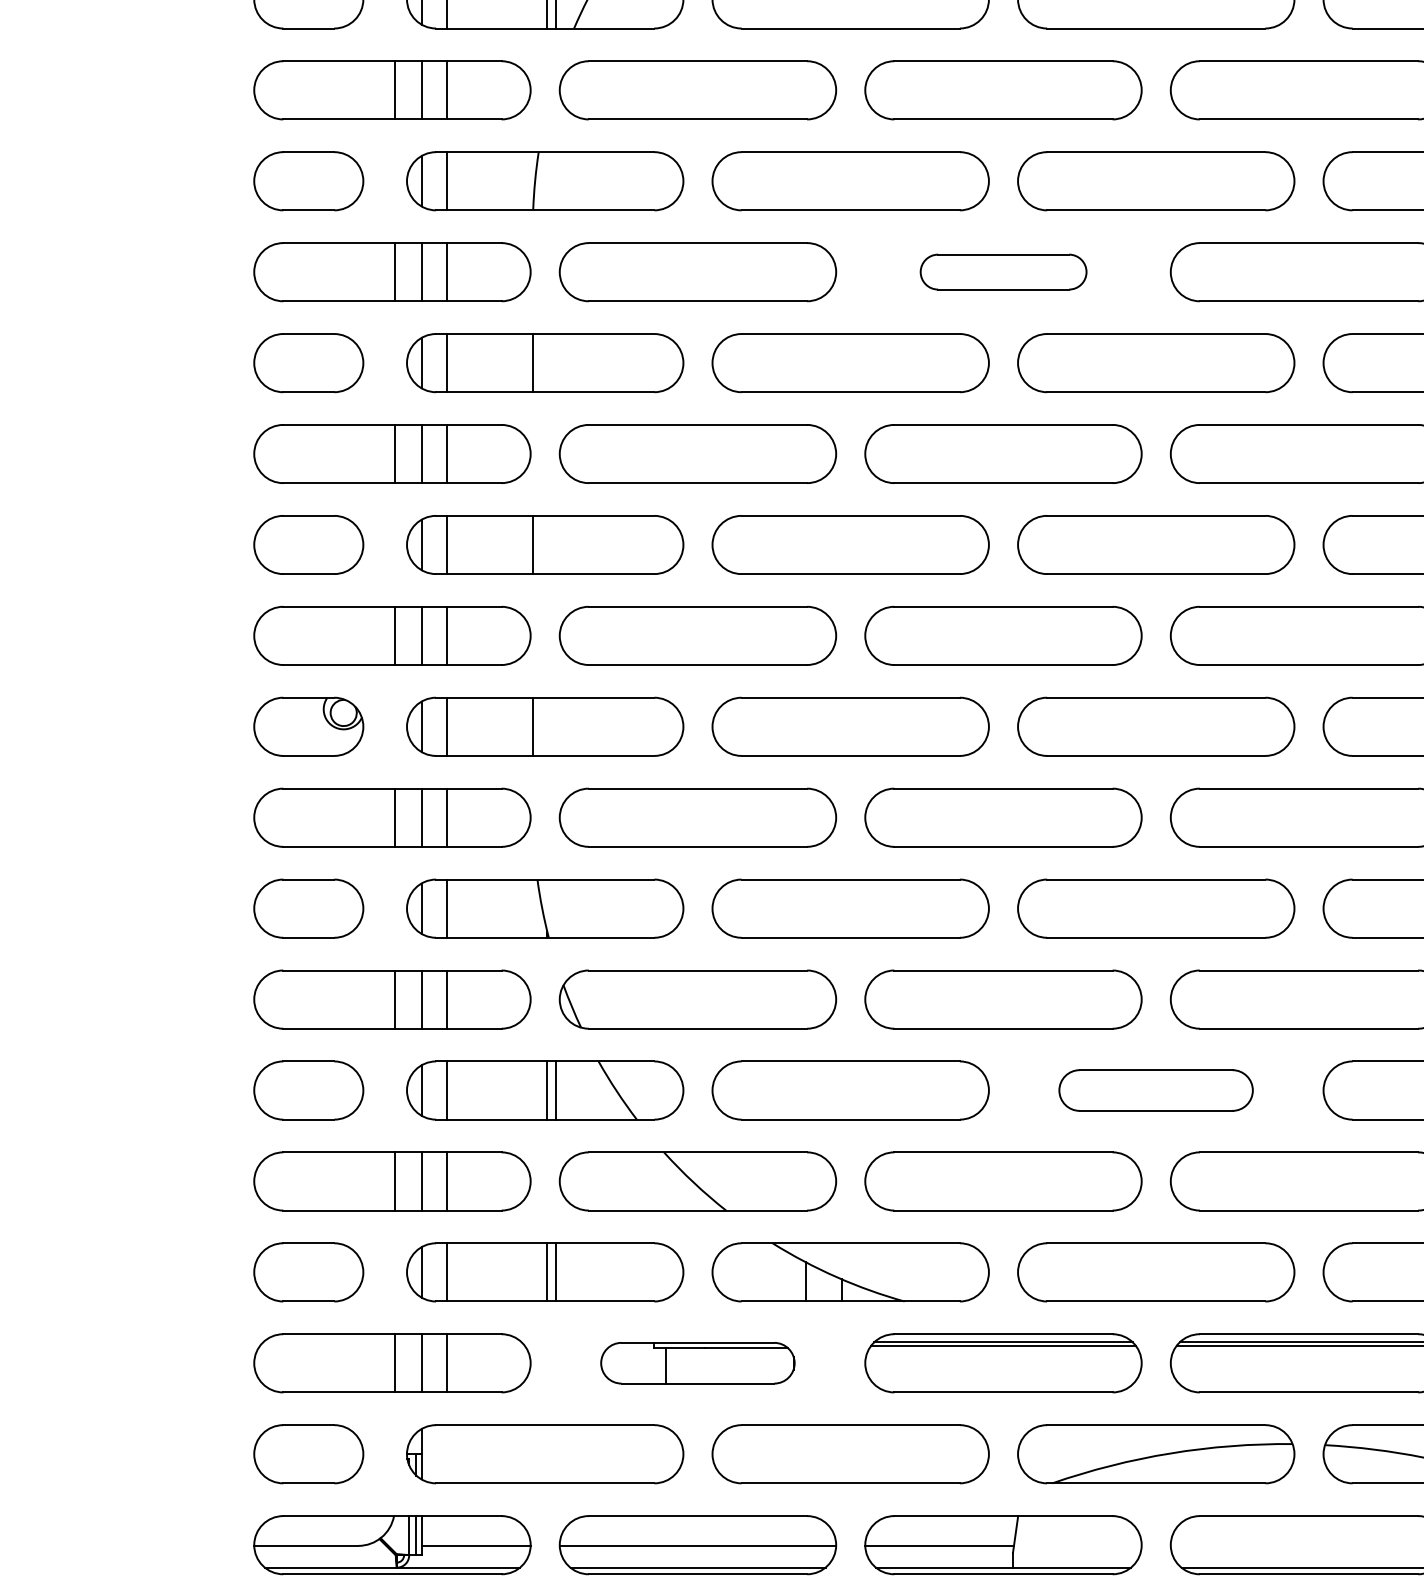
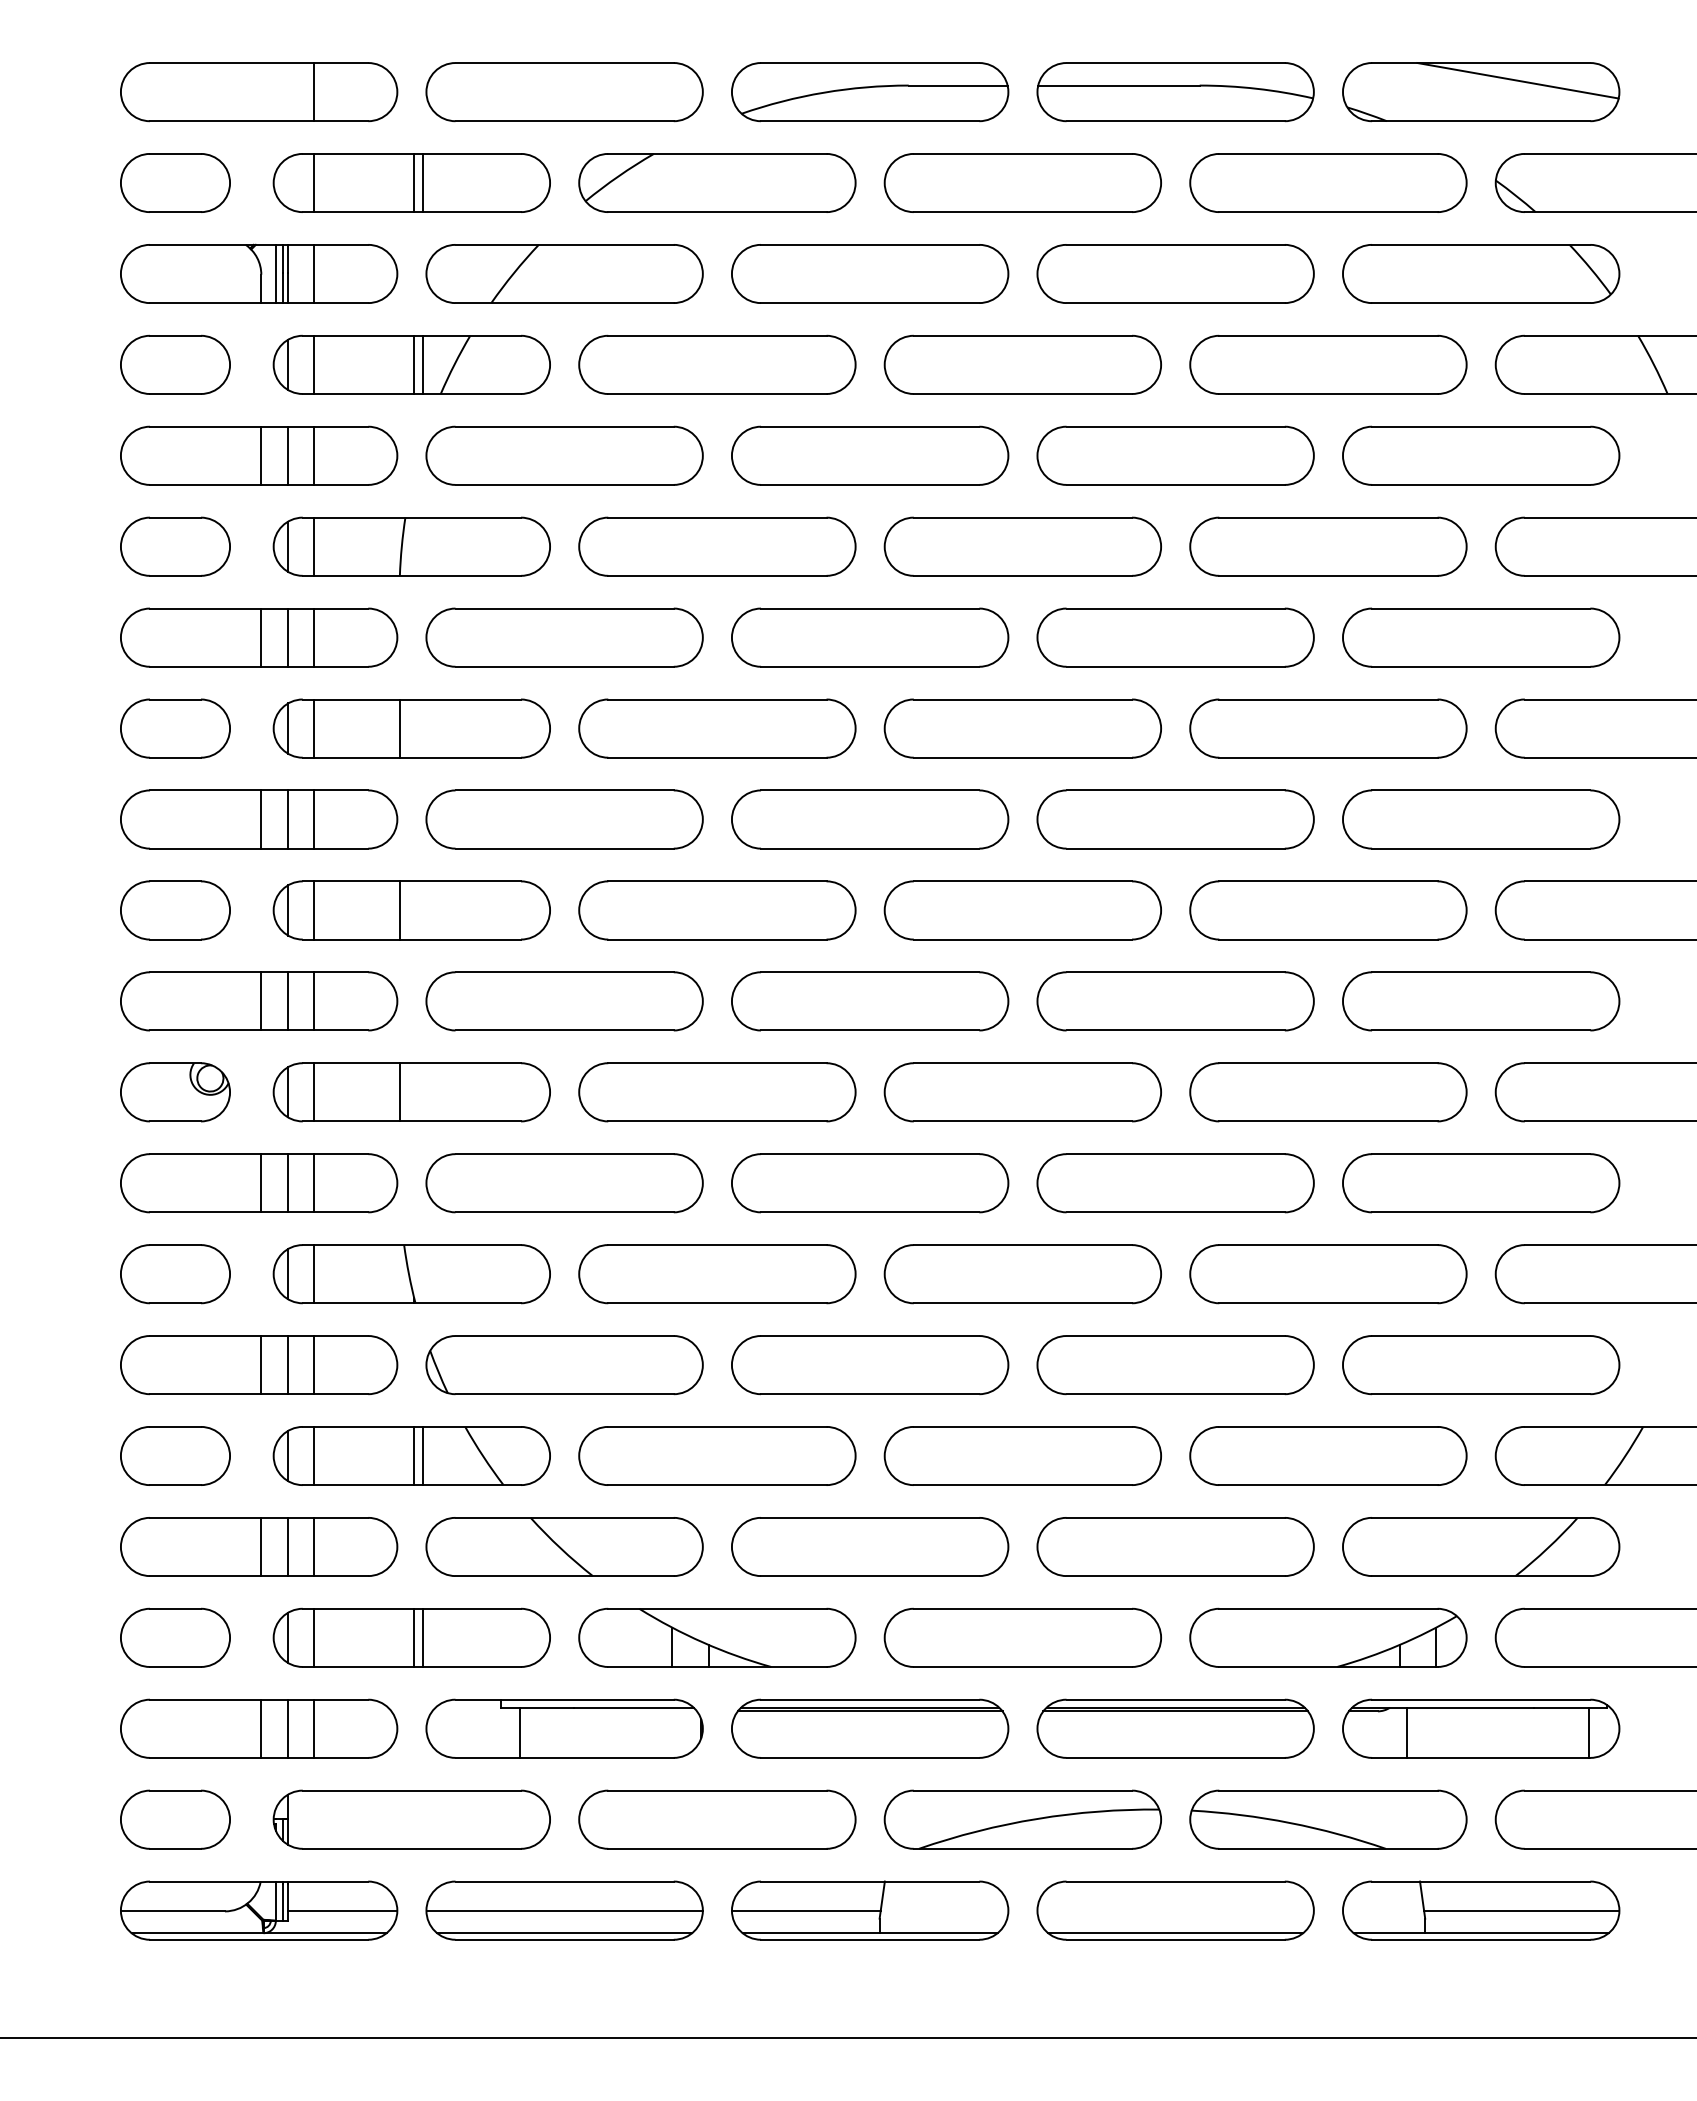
part: (1003, 272) -> (870, 637), size x1.67
part: (1155, 1090) -> (1022, 1455), size x1.43
part: (697, 1363) -> (564, 1728), size x1.43

